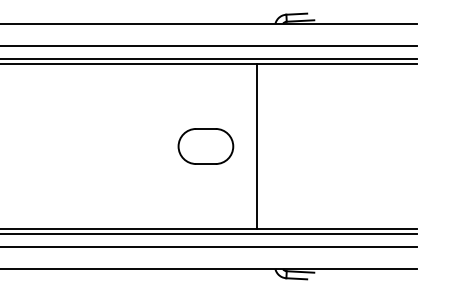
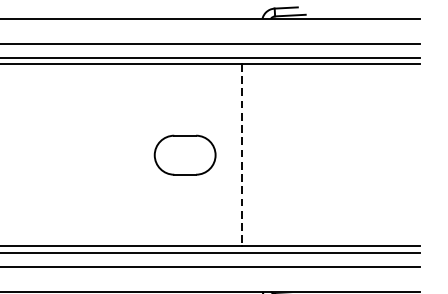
line: (257, 146) -> (242, 155), solid -> dashed

